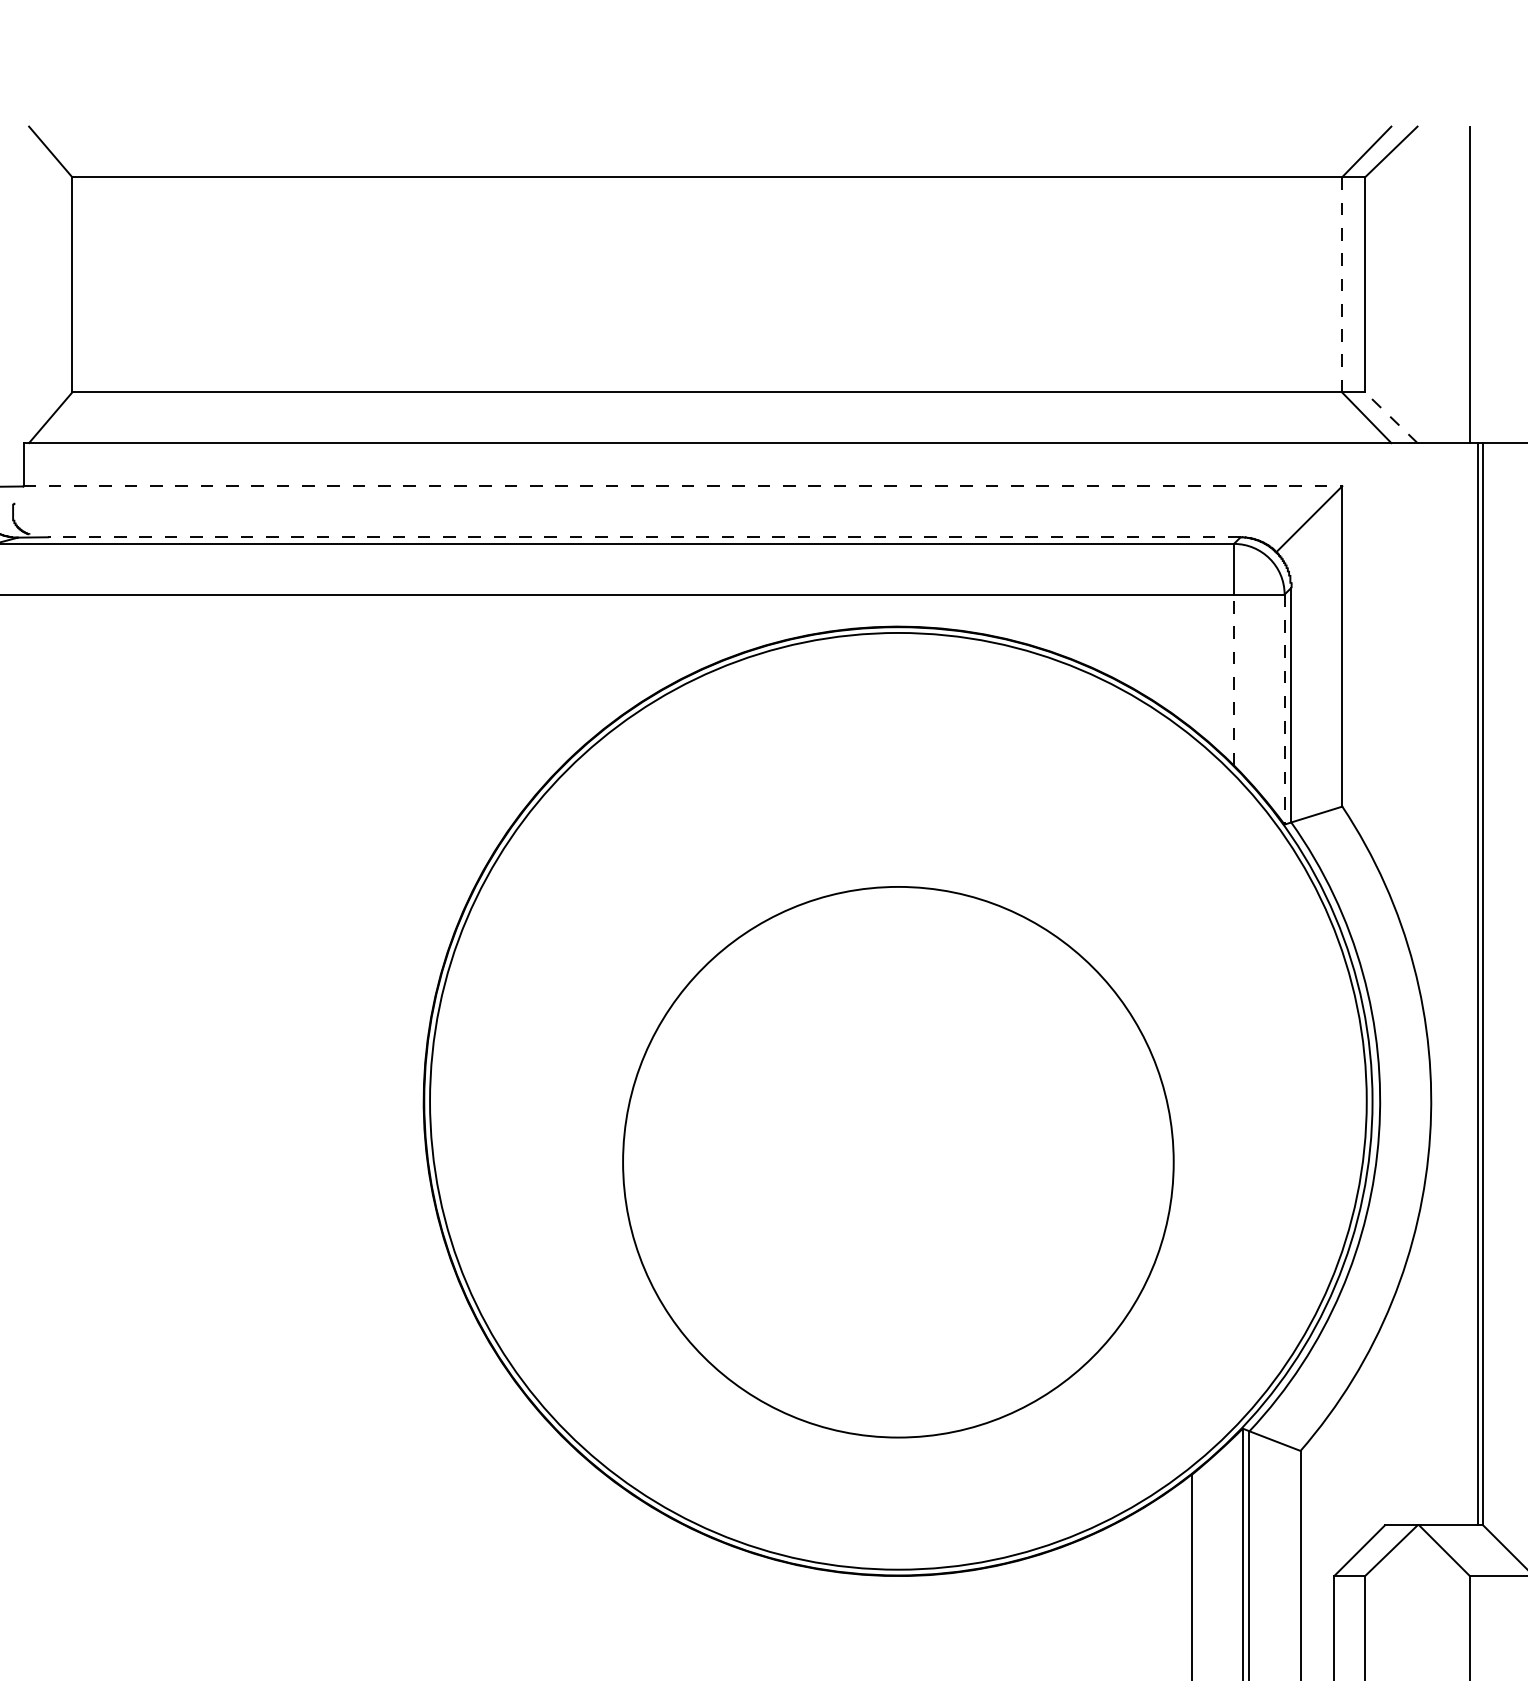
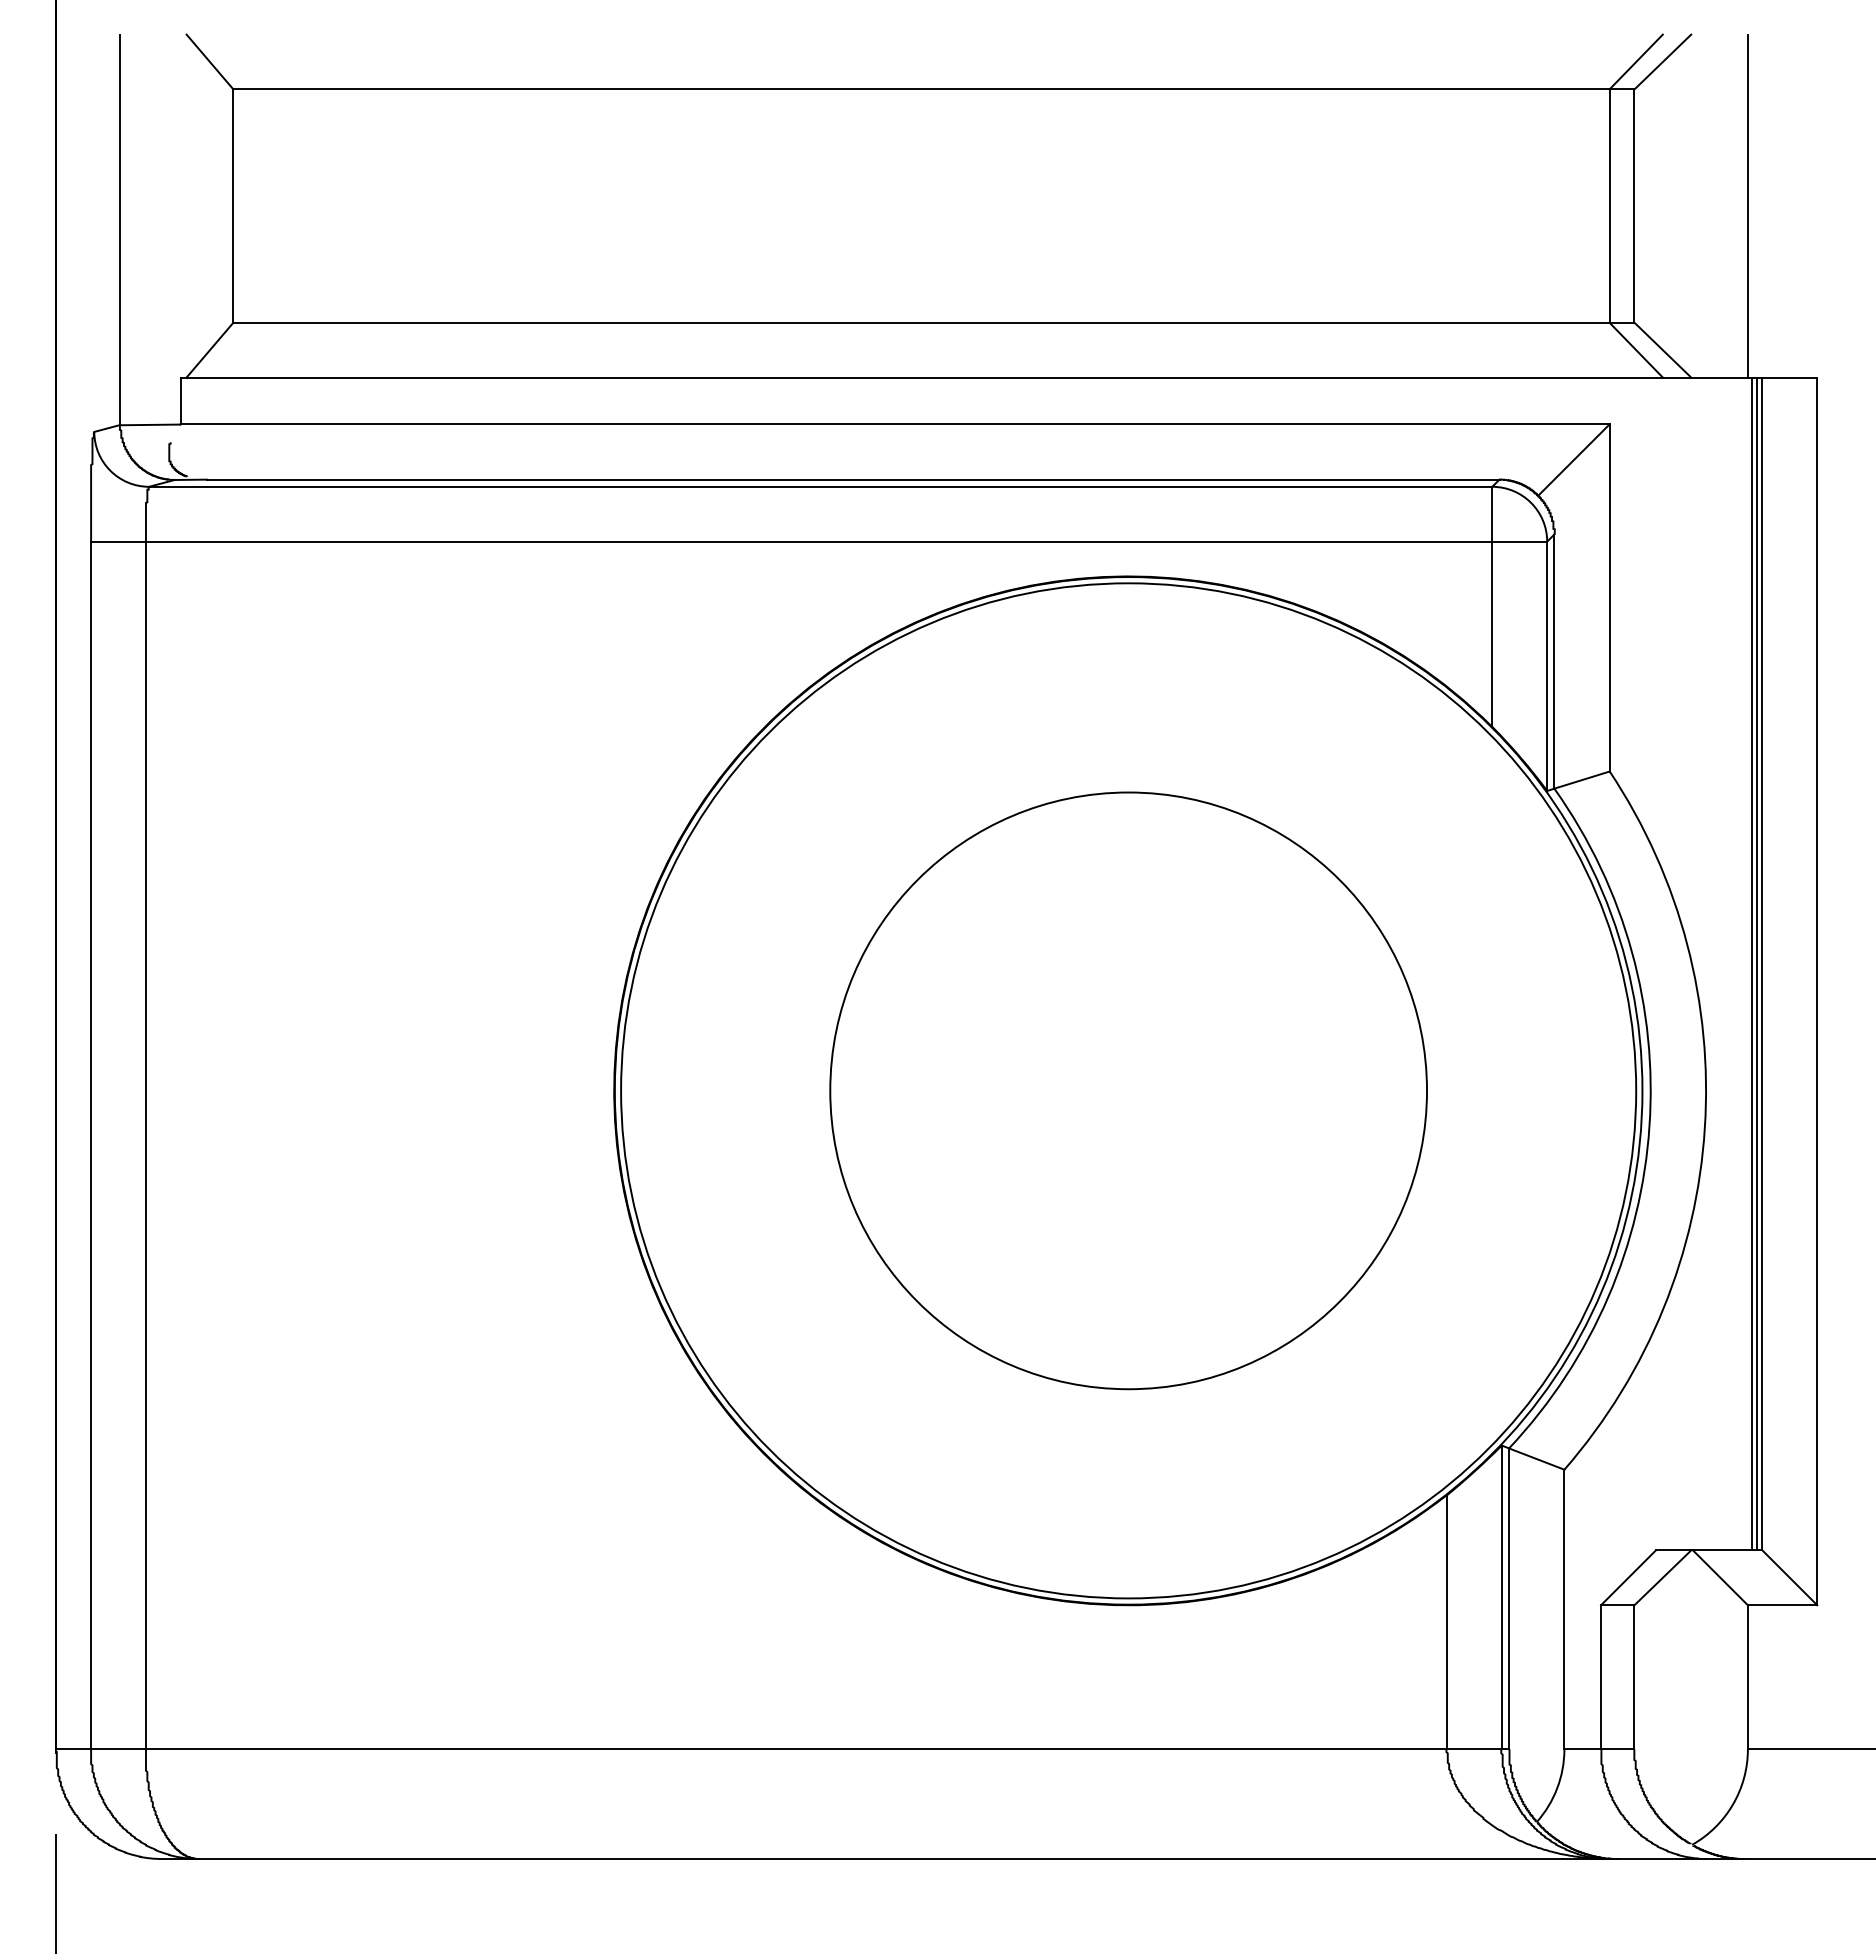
line: (1342, 285) -> (1609, 206), dashed -> solid
line: (1391, 417) -> (1662, 349), dashed -> solid
line: (683, 486) -> (895, 424), dashed -> solid
line: (643, 537) -> (852, 479), dashed -> solid
line: (1234, 680) -> (1492, 634), dashed -> solid
line: (1284, 709) -> (1547, 666), dashed -> solid
line: (1474, 983) -> (1752, 963), added
circle: (898, 1161) -> (1128, 1090), moved

